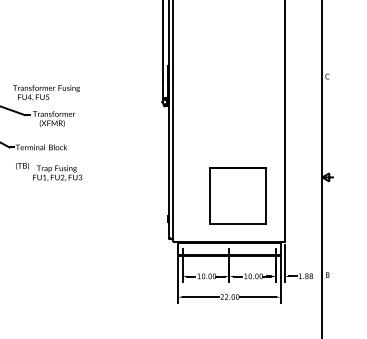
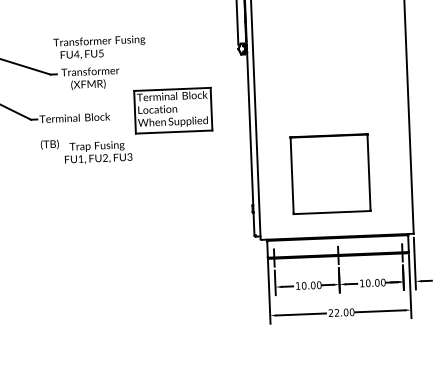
text: (46, 92) -> (99, 46), moved
part: (112, 145) -> (172, 111), added
part: (237, 195) -> (329, 173), moved

